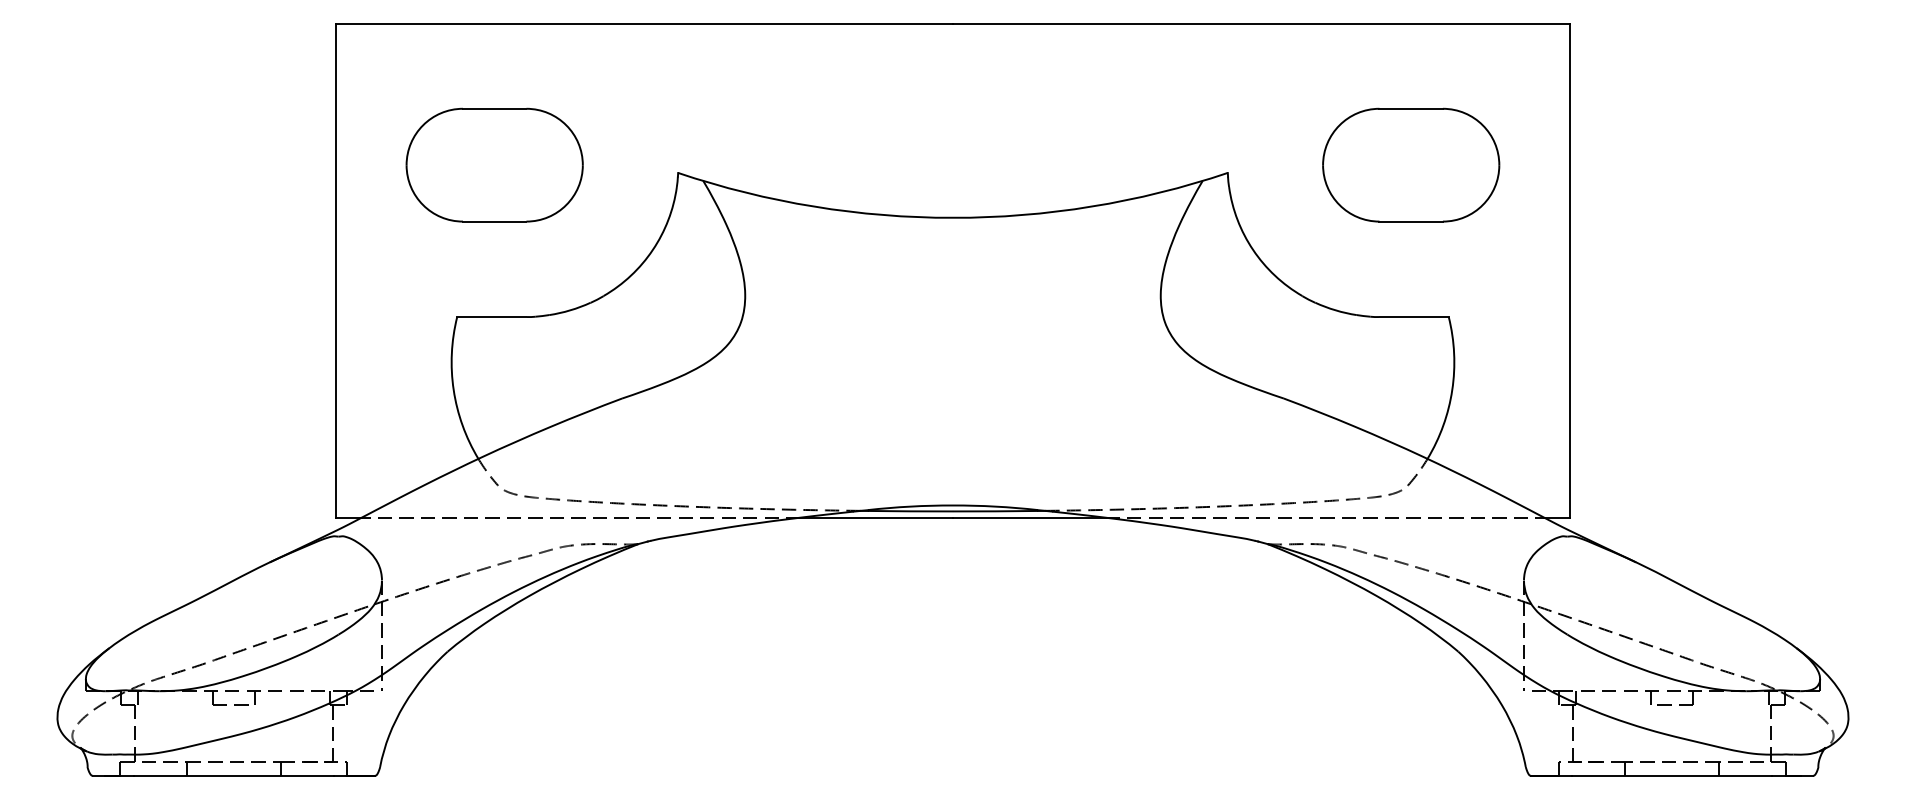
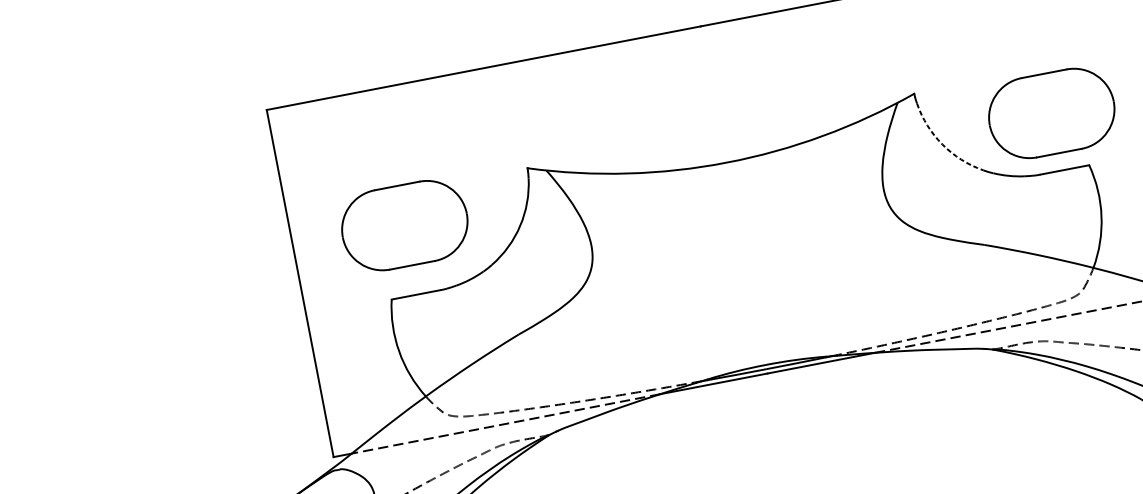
part: (494, 164) -> (404, 225), moved
part: (1411, 164) -> (1051, 112), moved
arc: (1253, 250) -> (942, 144), solid -> dashed

